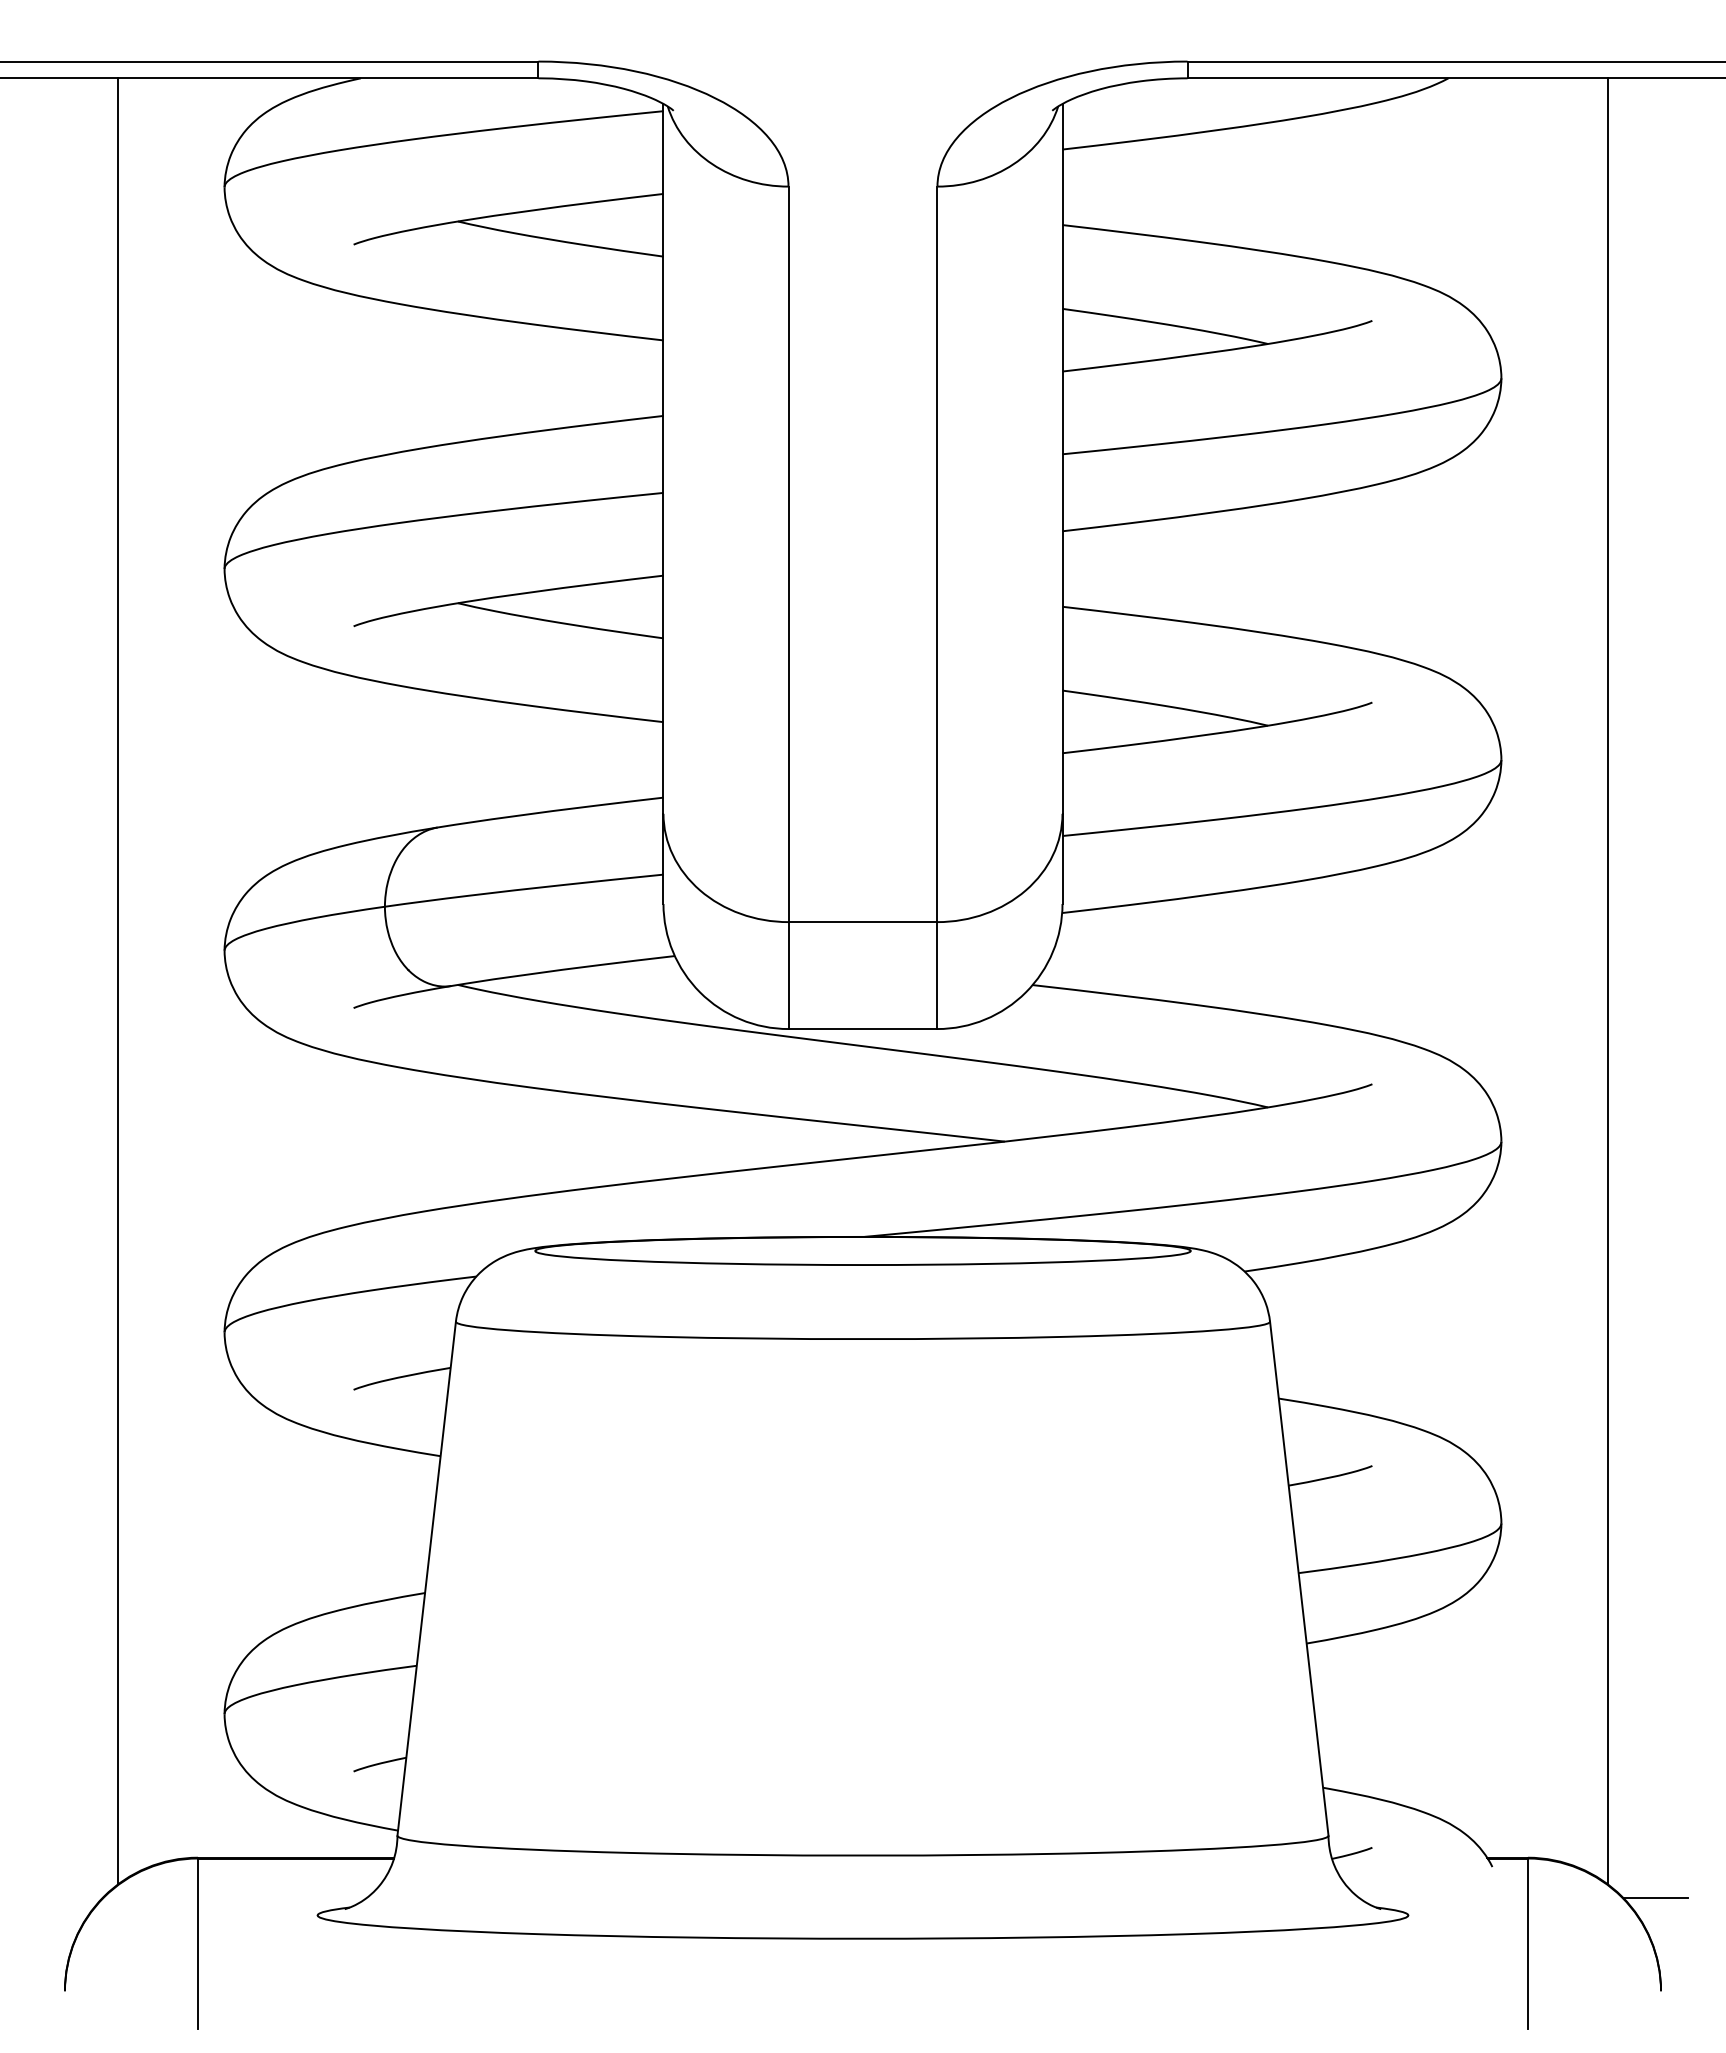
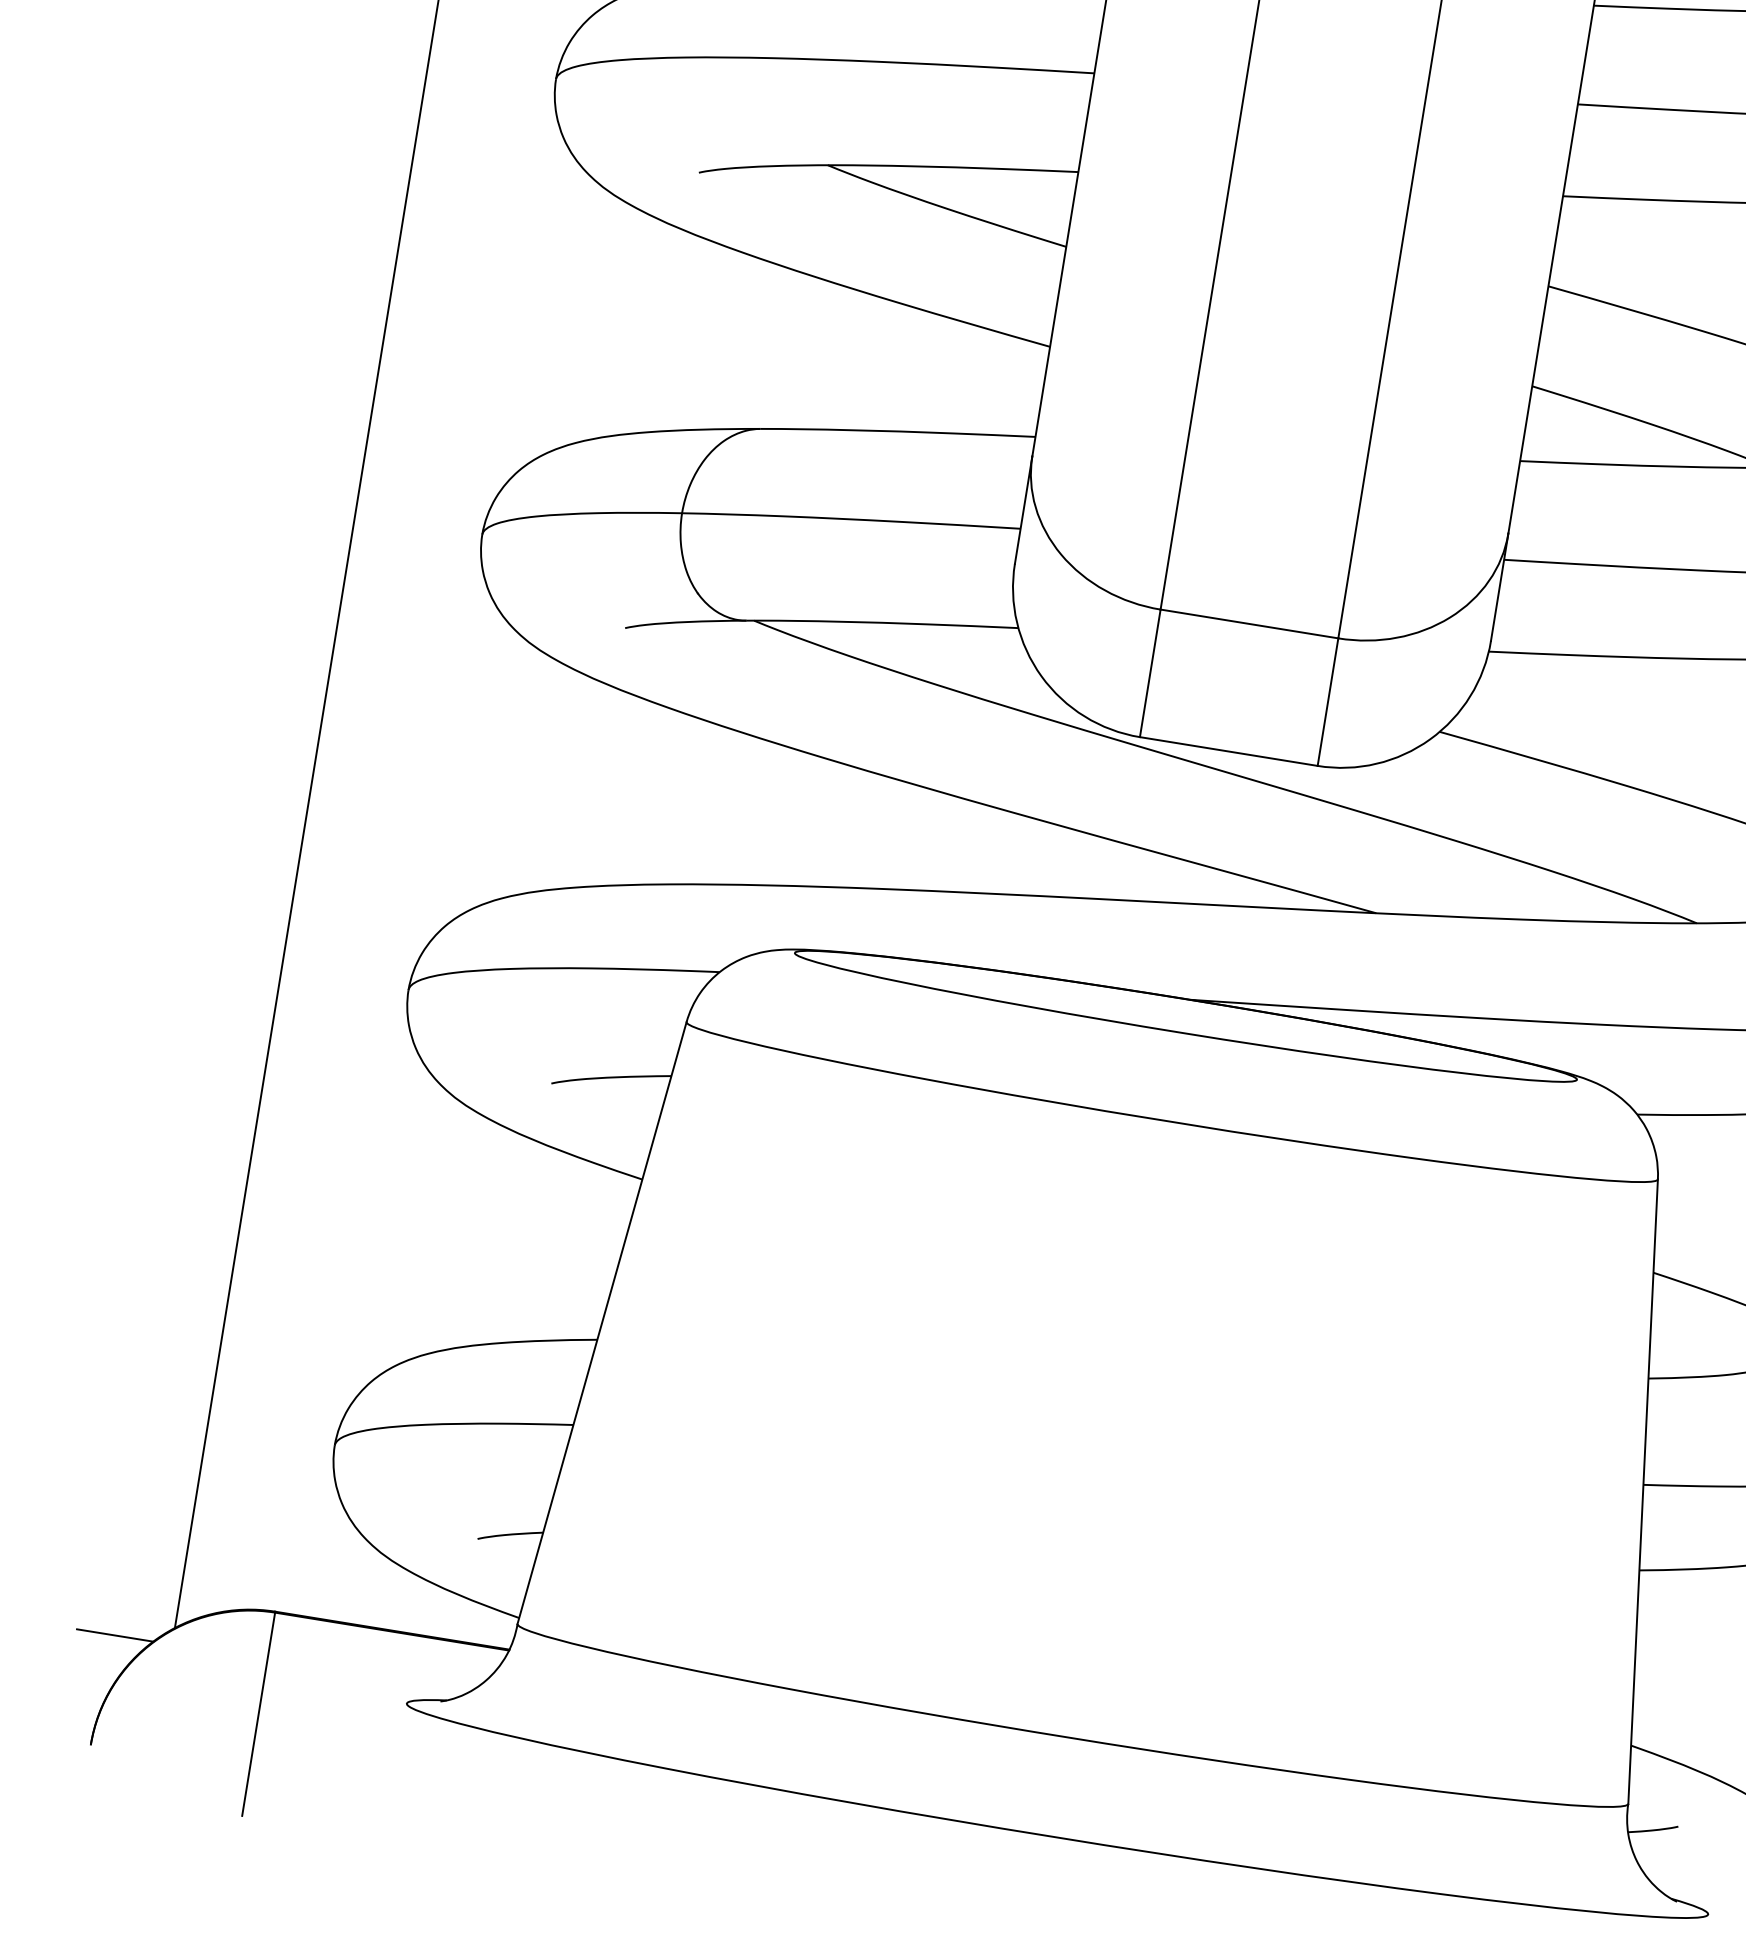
line: (70, 1898) -> (115, 1635), added

